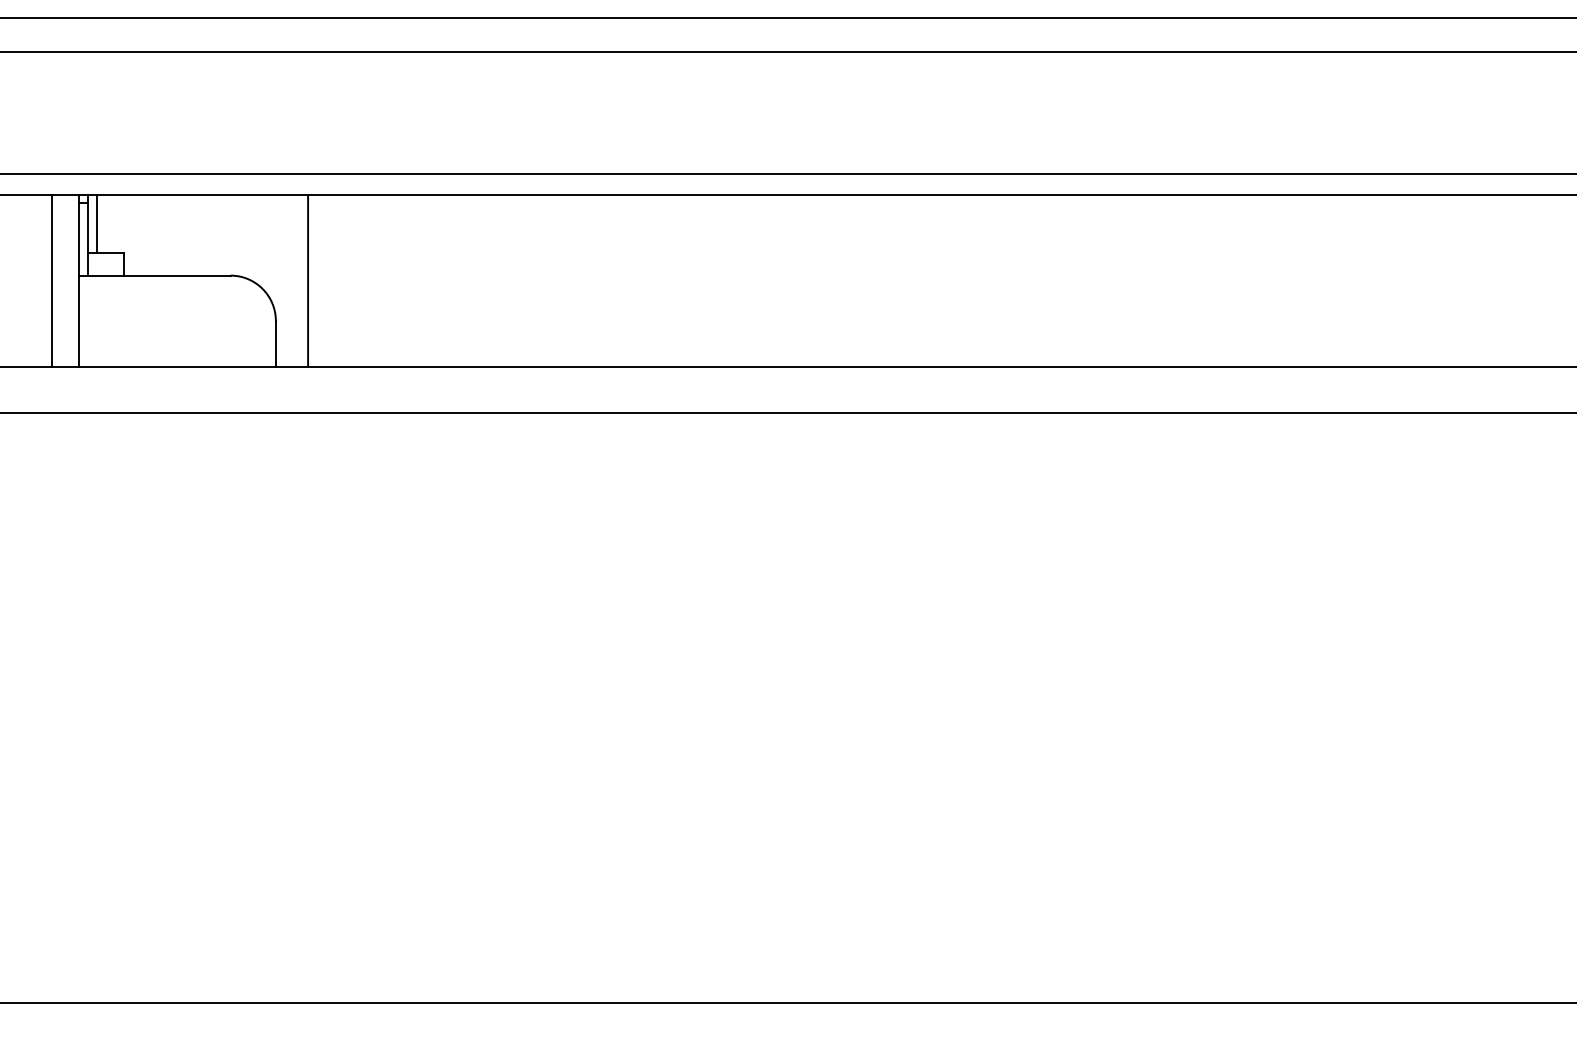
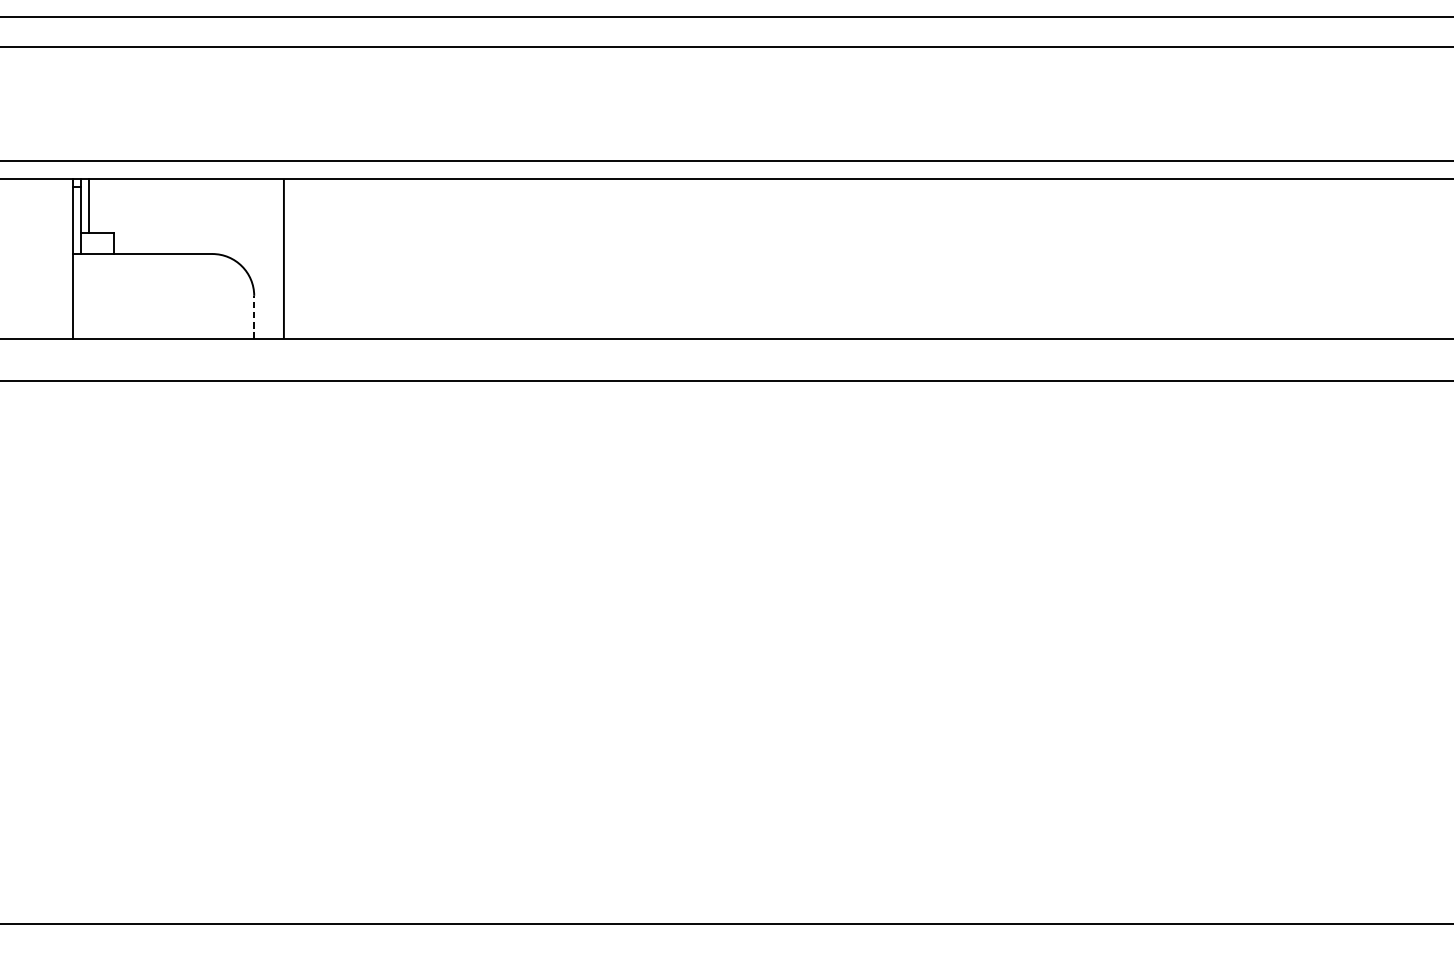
line: (51, 280) -> (47, 258), removed
line: (275, 343) -> (253, 316), solid -> dashed

